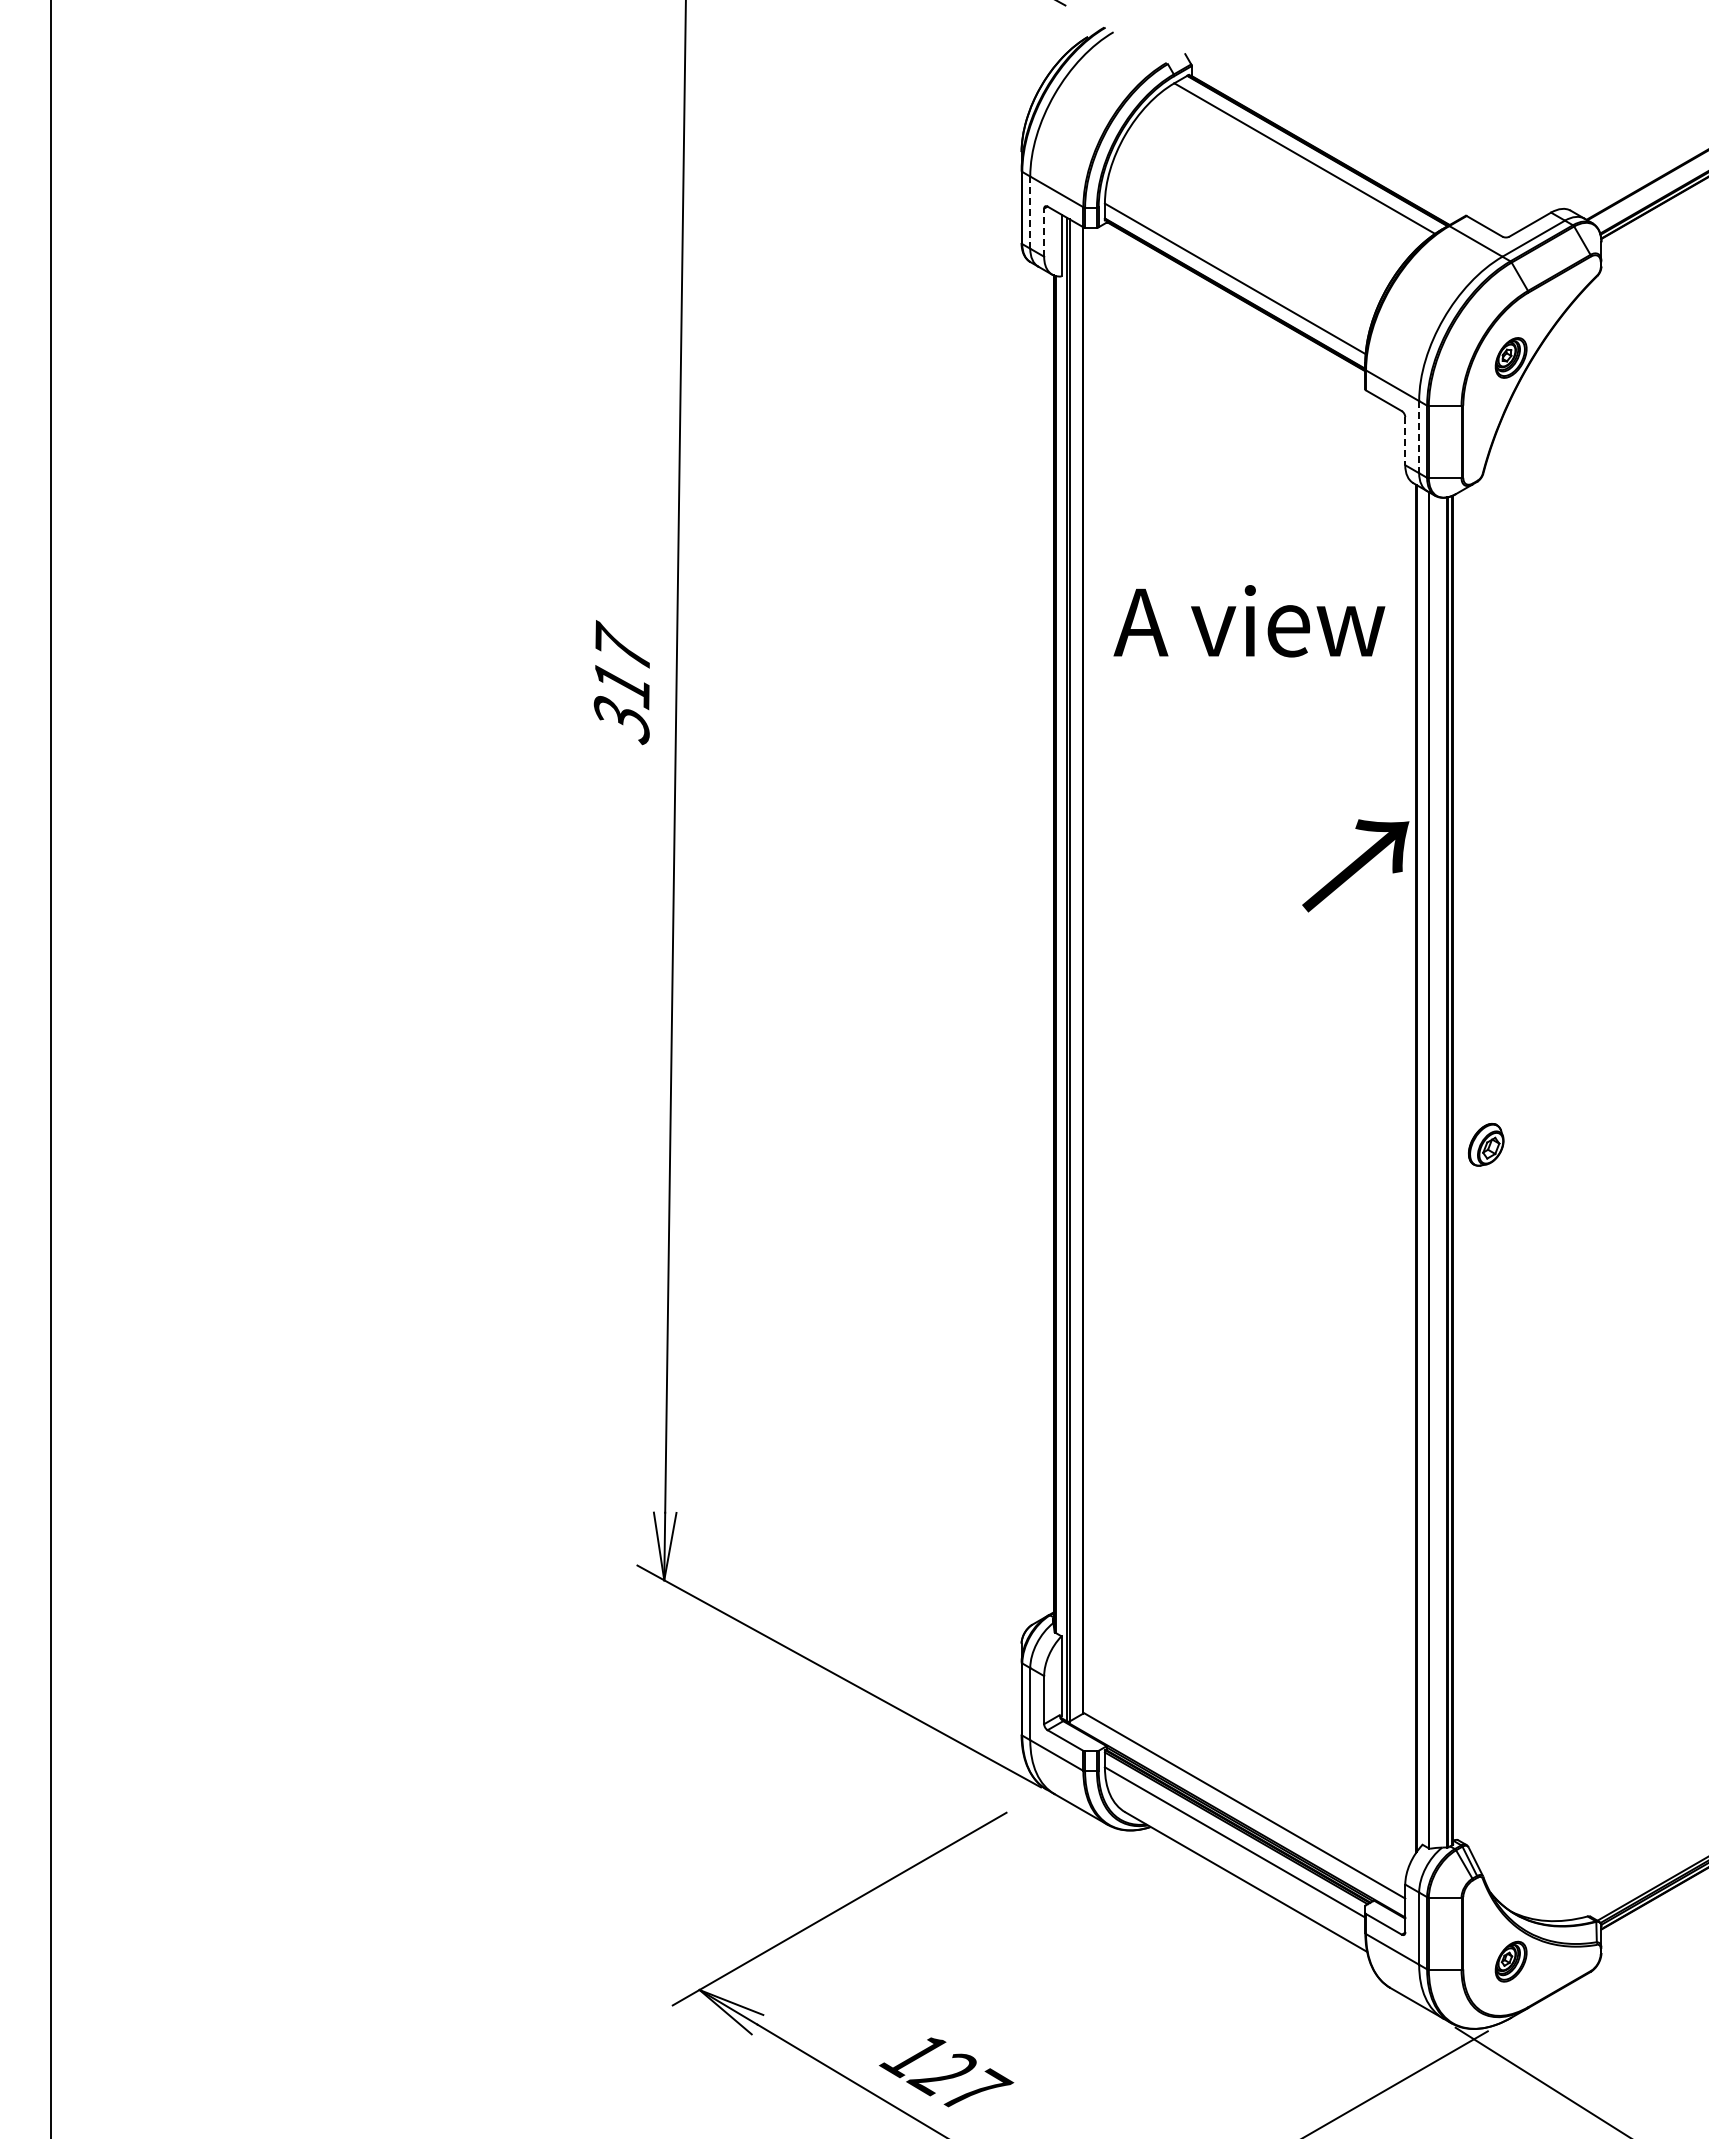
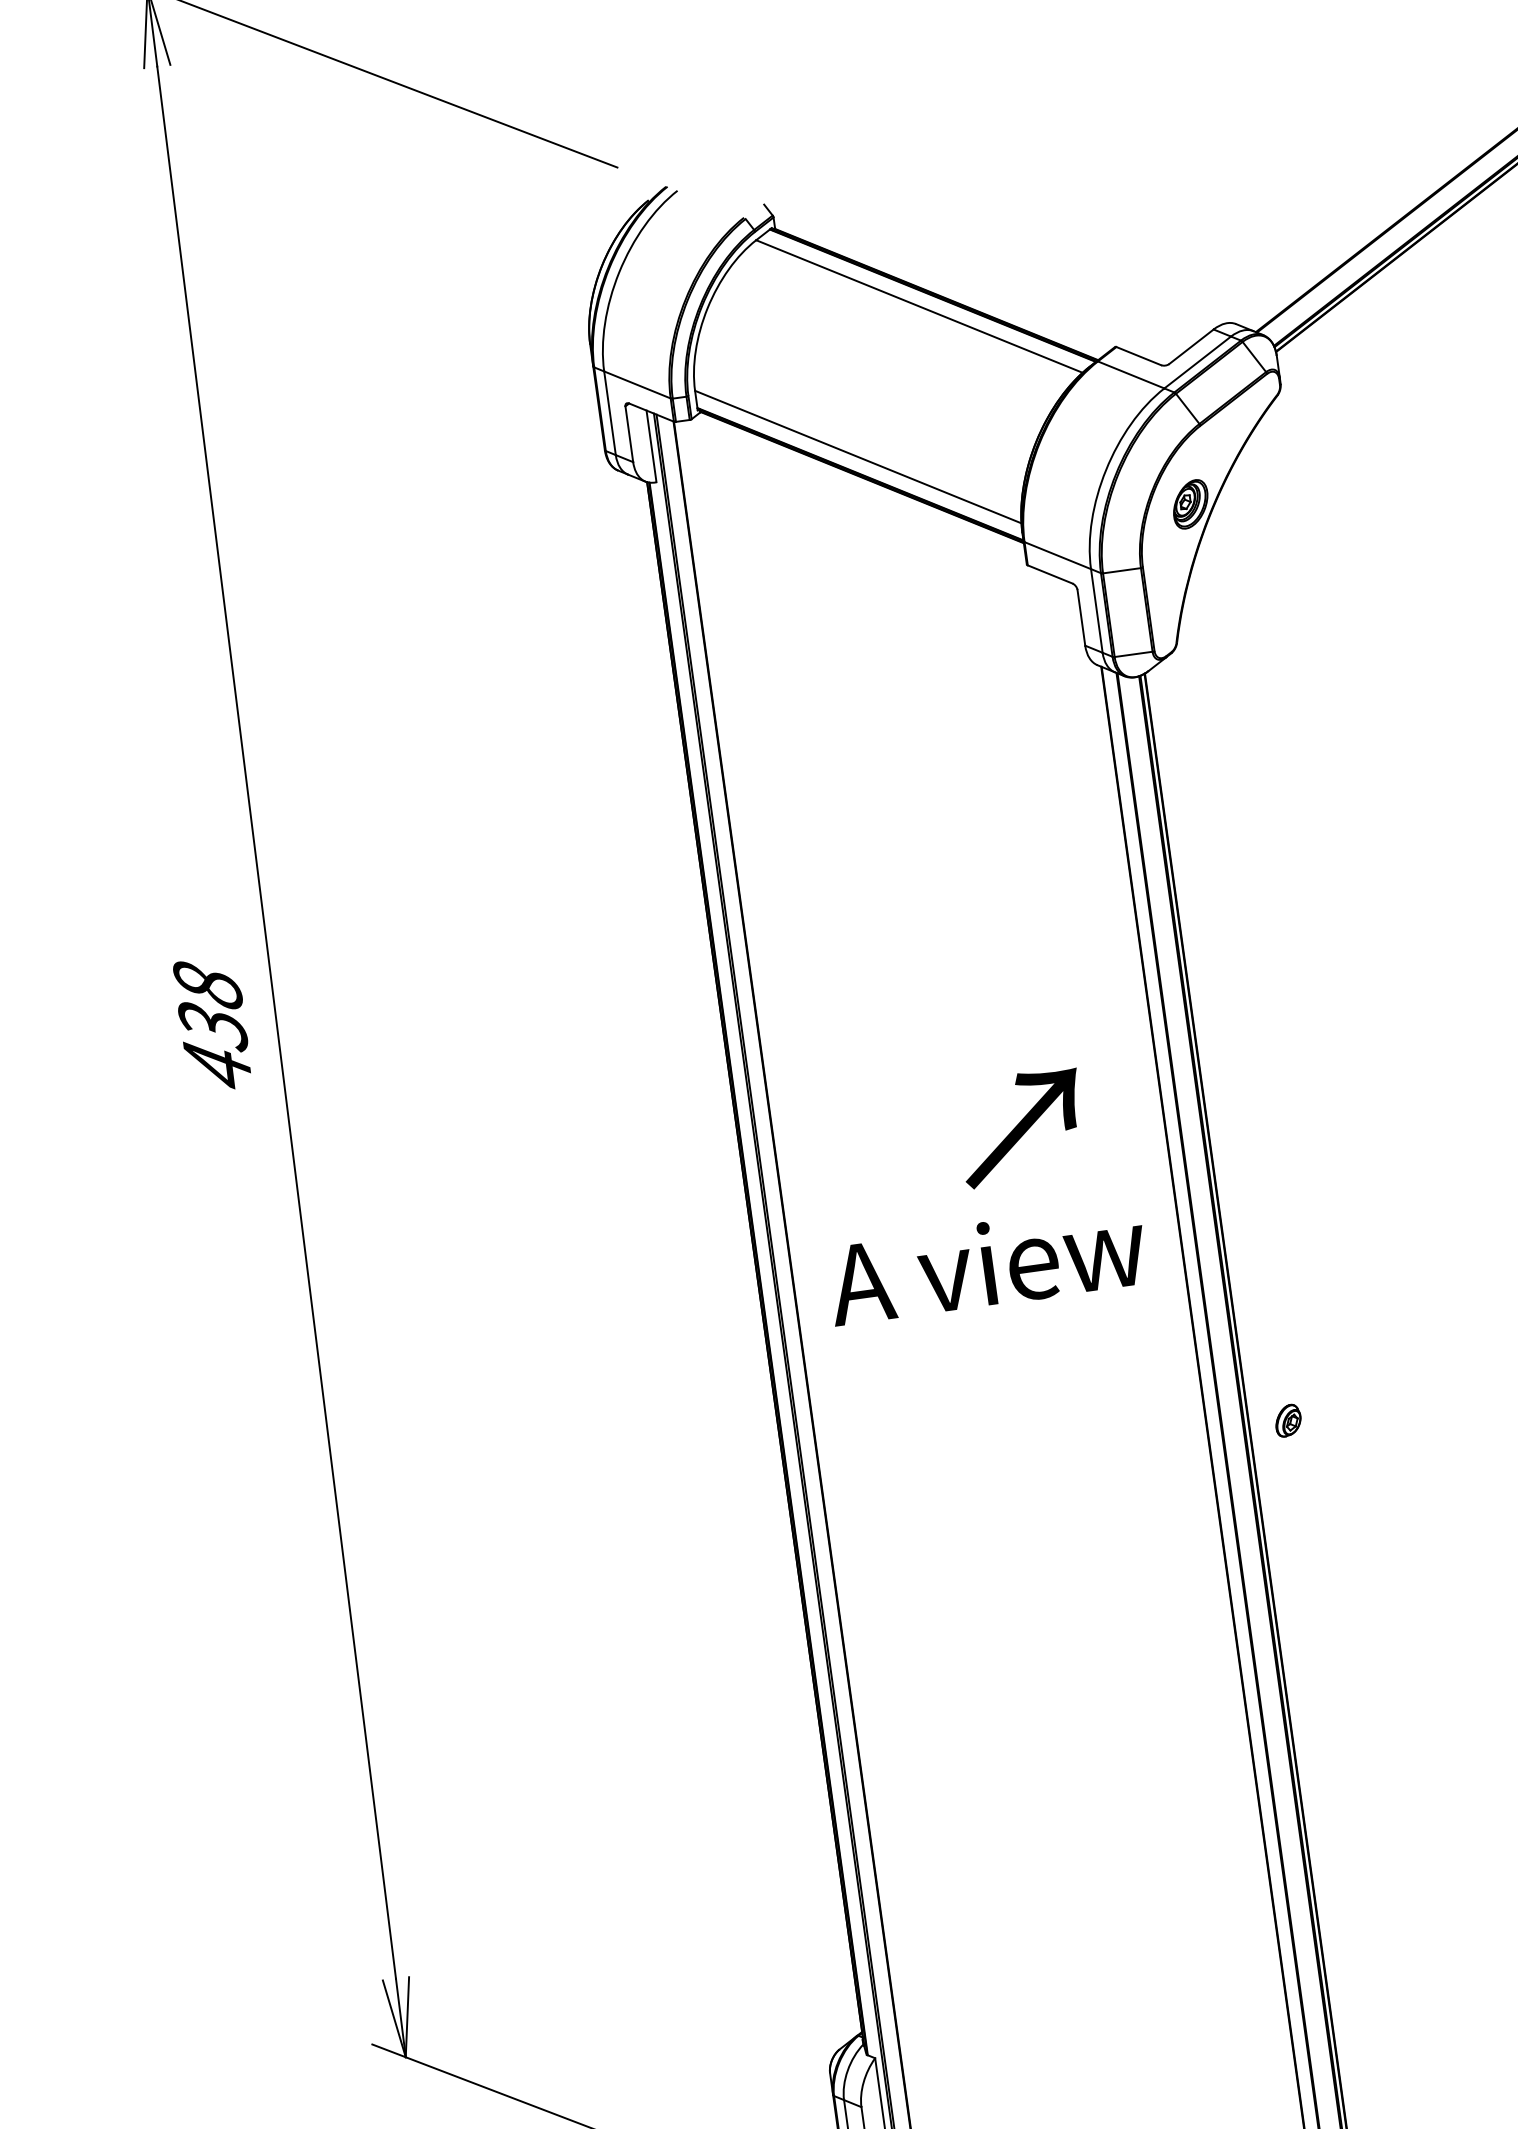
line: (1030, 212) -> (610, 413), dashed -> solid
line: (1044, 232) -> (629, 434), dashed -> solid
line: (1419, 437) -> (1097, 611), dashed -> solid
line: (1405, 441) -> (1081, 618), dashed -> solid
text: (1249, 621) -> (987, 1264), moved
text: (621, 682) -> (211, 1023), 317 -> 438
text: (1355, 865) -> (1021, 1127), moved
part: (1485, 1145) -> (1287, 1421), size x0.62

